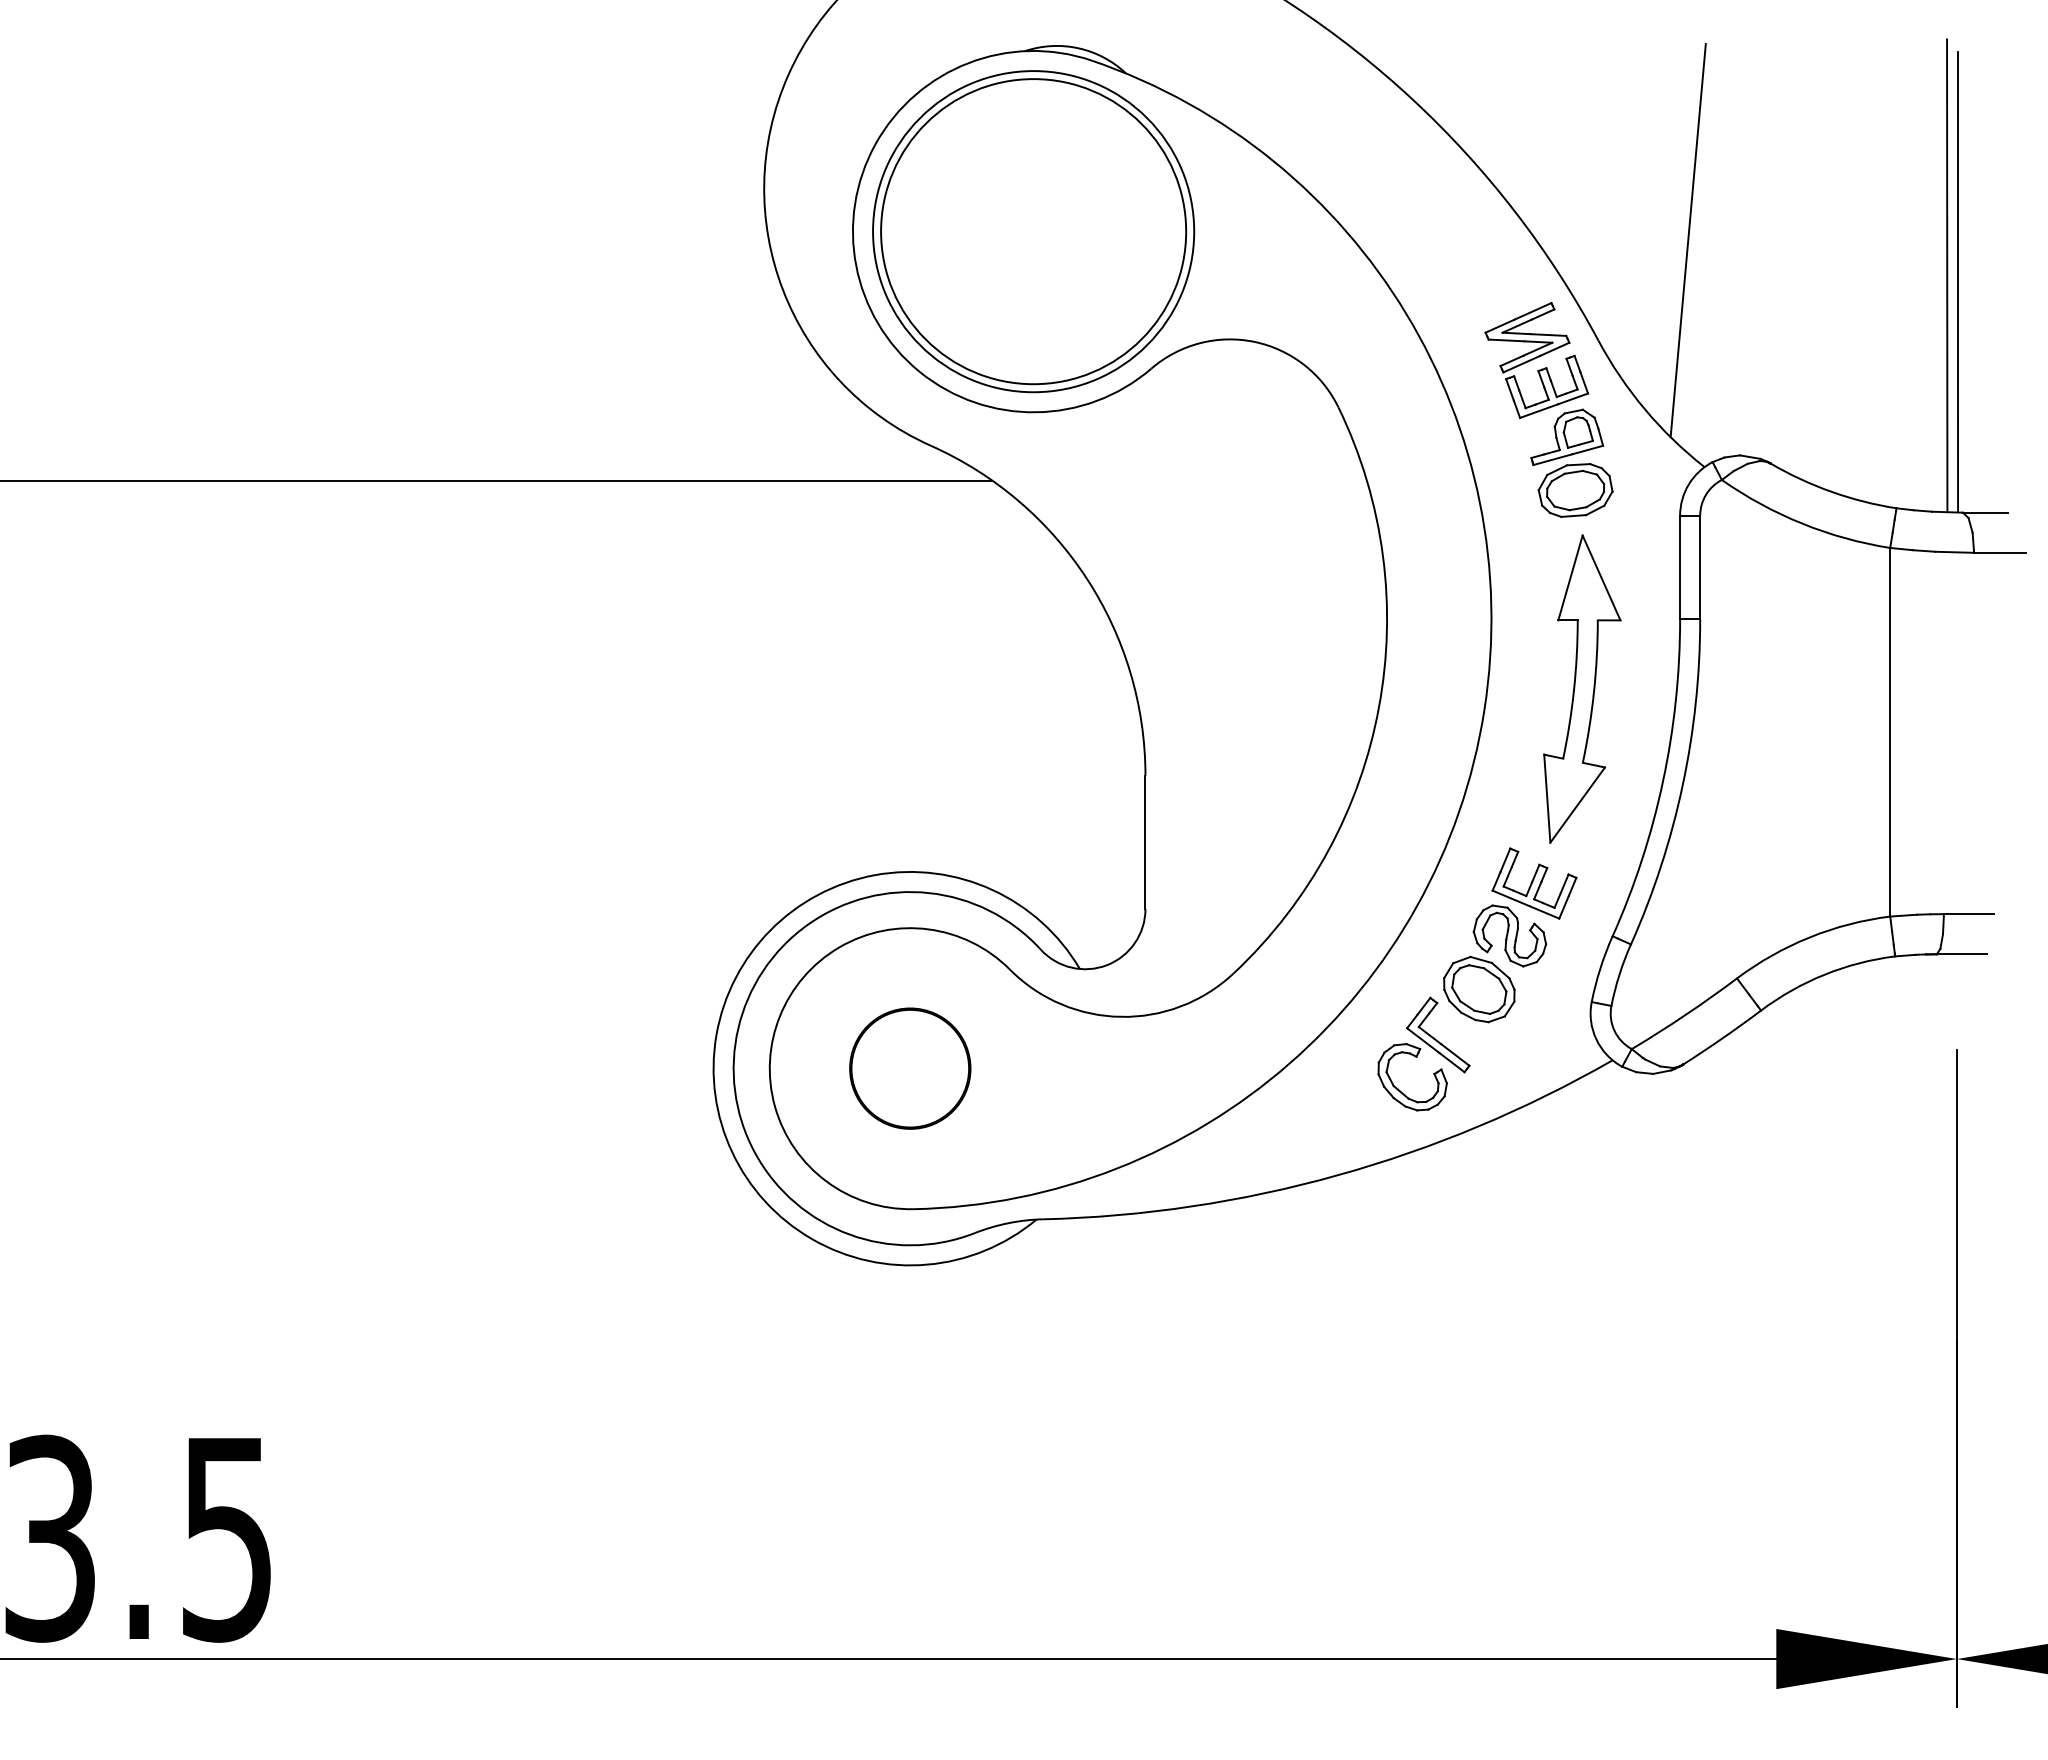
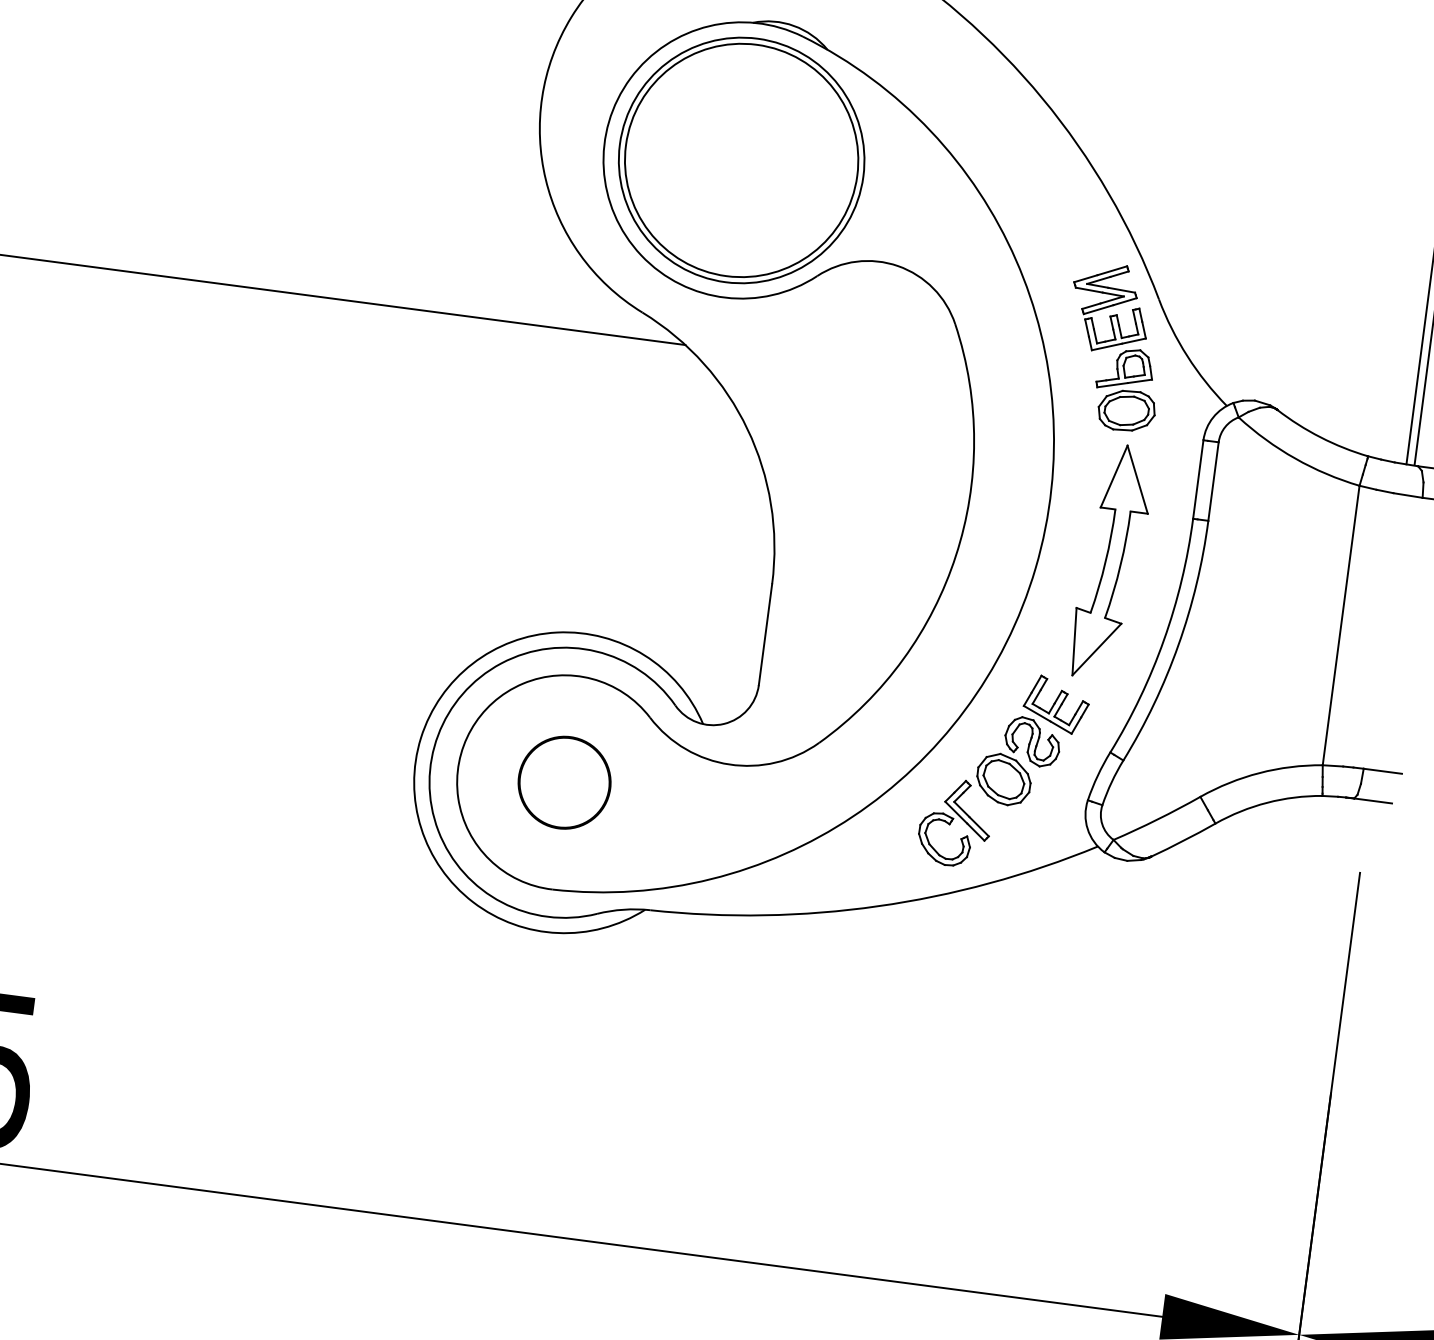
line: (1687, 240) -> (1236, 232), removed

